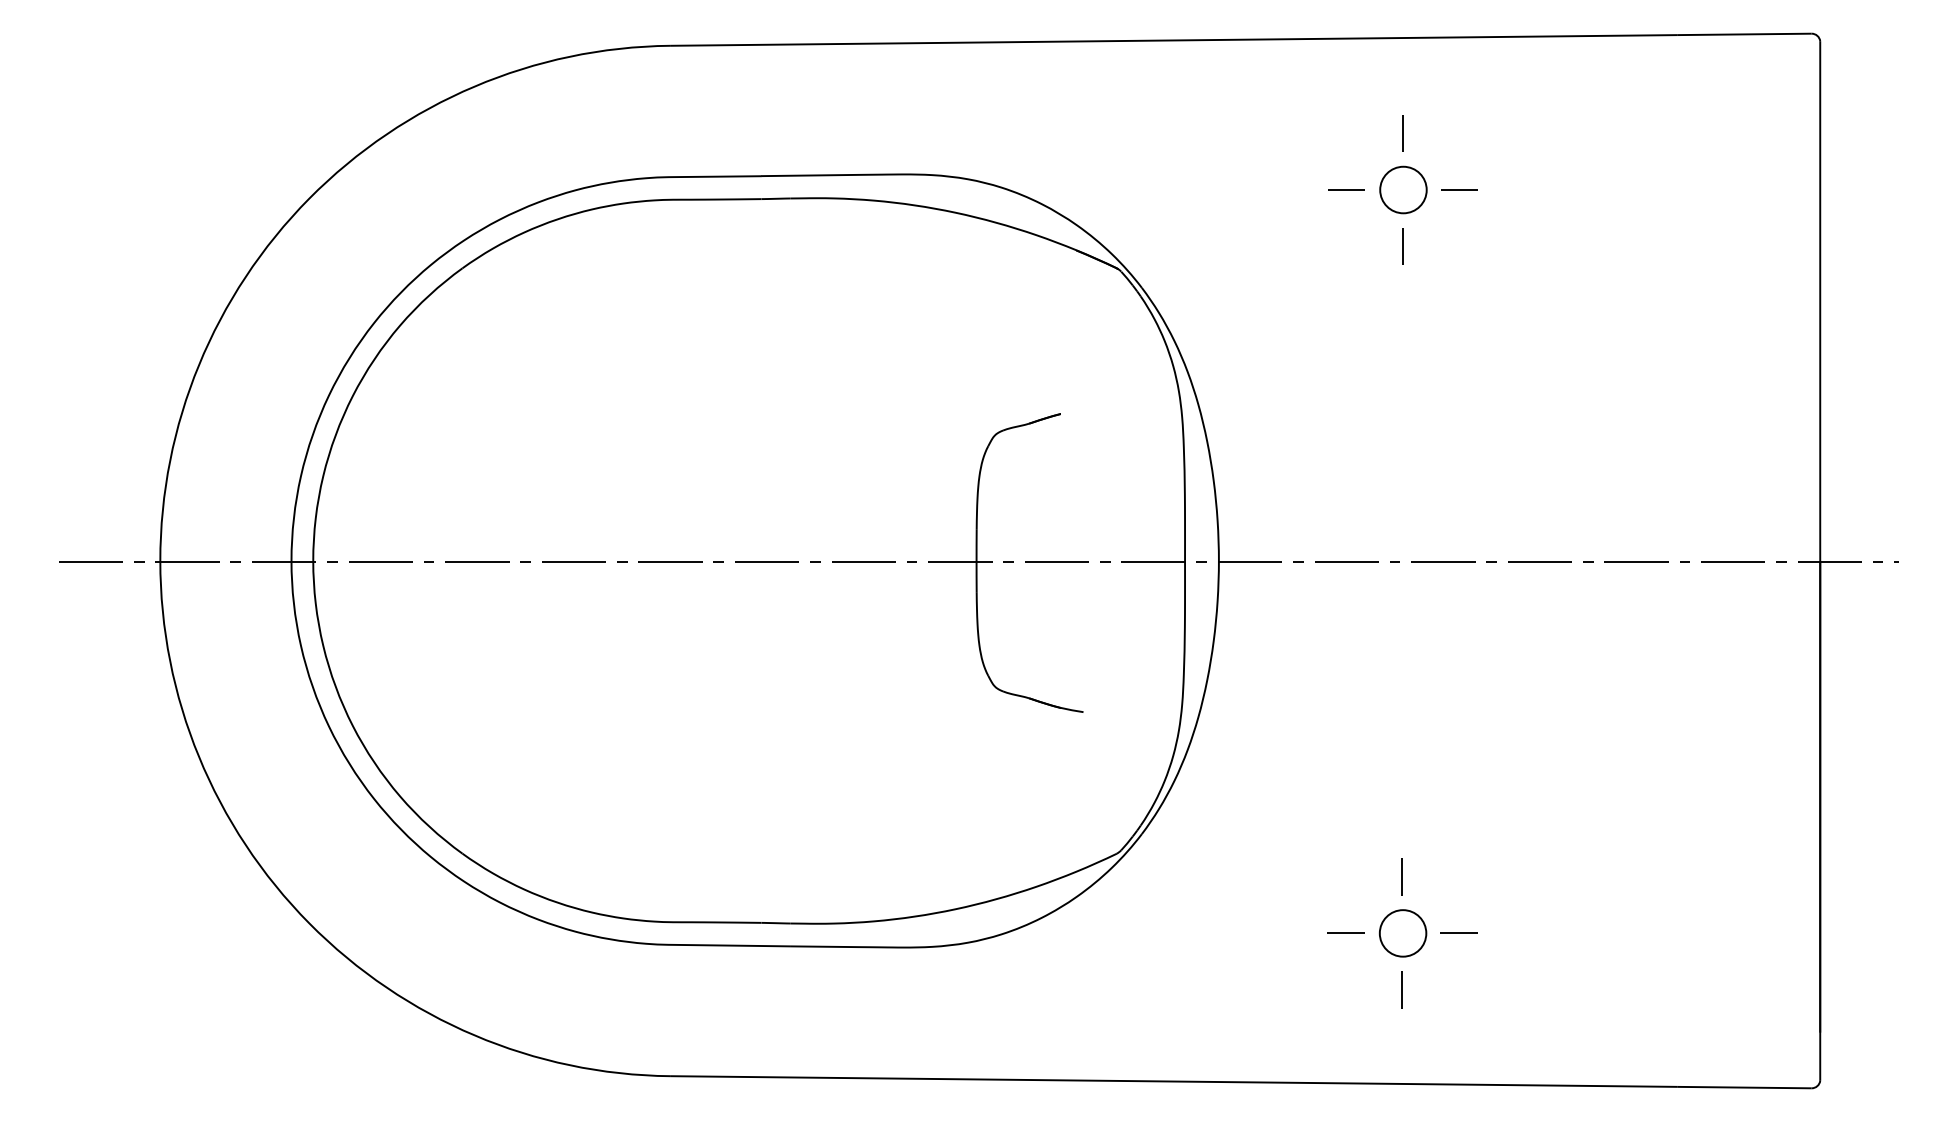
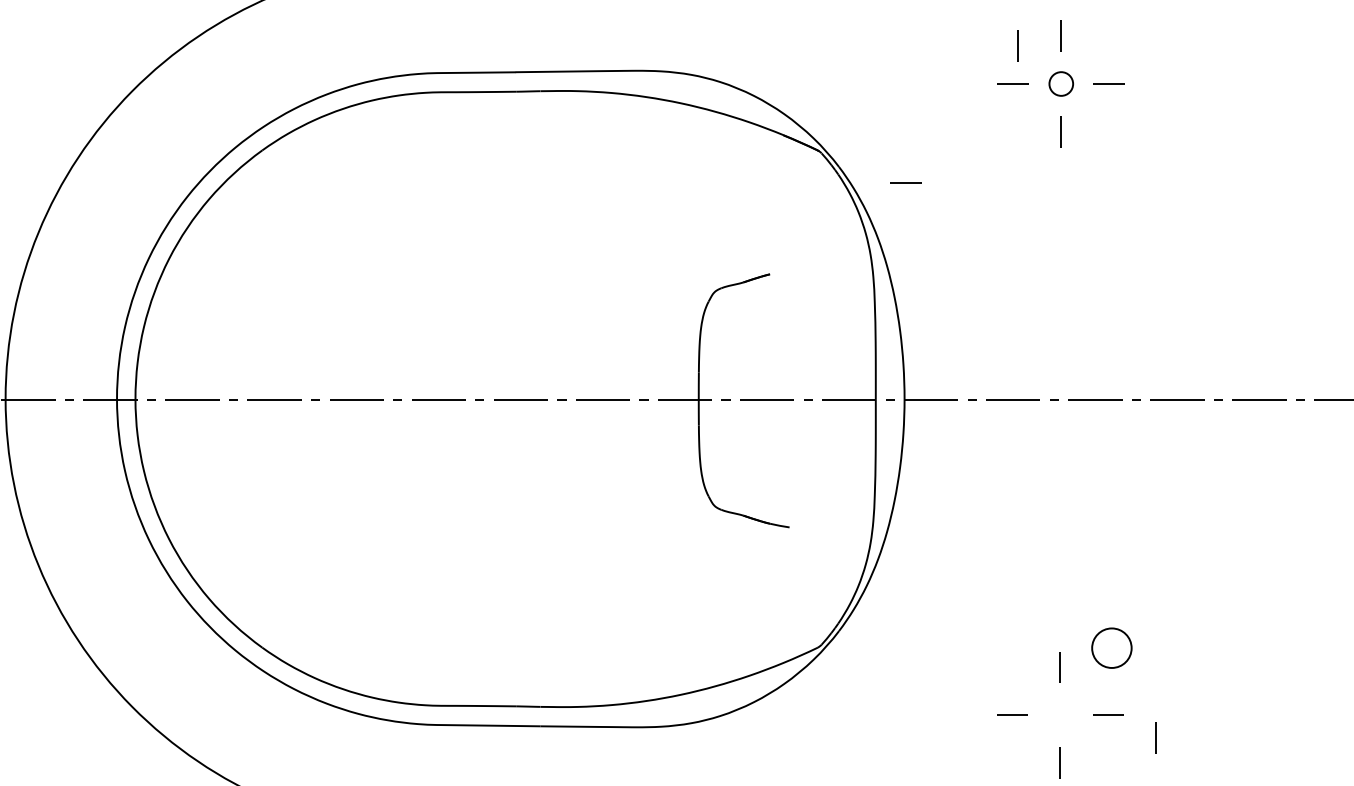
line: (1352, 145) -> (1018, 46), added
part: (1403, 189) -> (1061, 83), size x0.6
line: (1220, 305) -> (905, 182), added
part: (1402, 933) -> (1111, 648), moved
line: (1513, 959) -> (1154, 737), added

